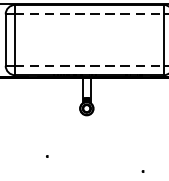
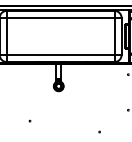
line: (89, 13) -> (60, 17), dashed -> solid
line: (89, 66) -> (60, 55), dashed -> solid

